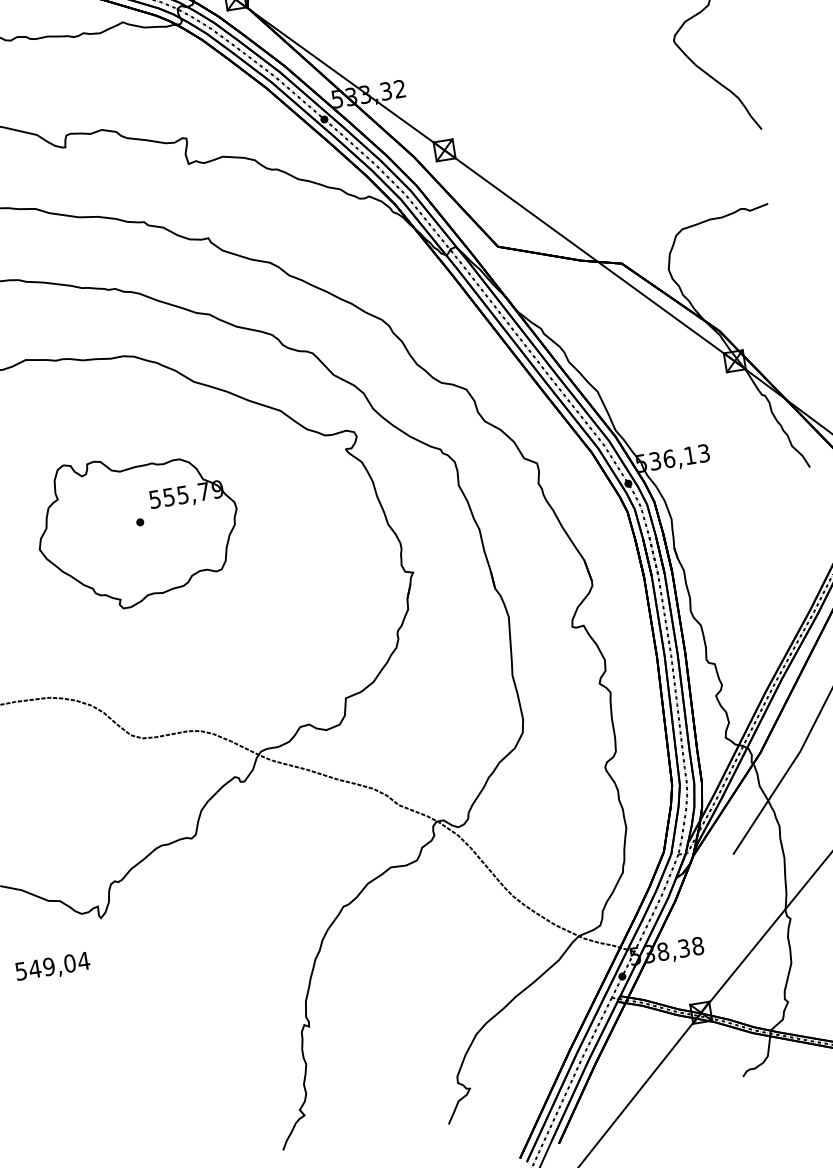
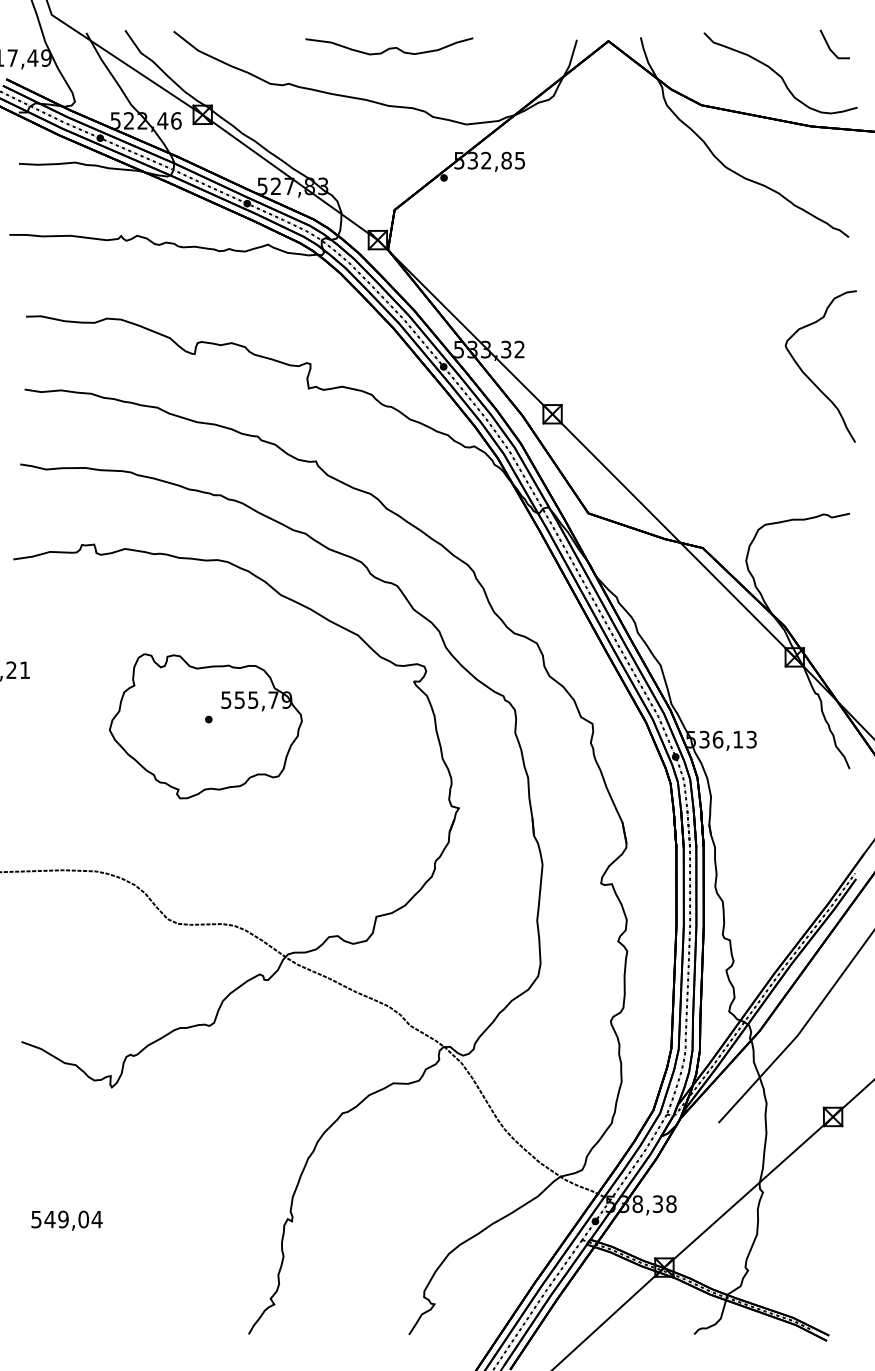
text: (52, 967) -> (66, 1220), moved

